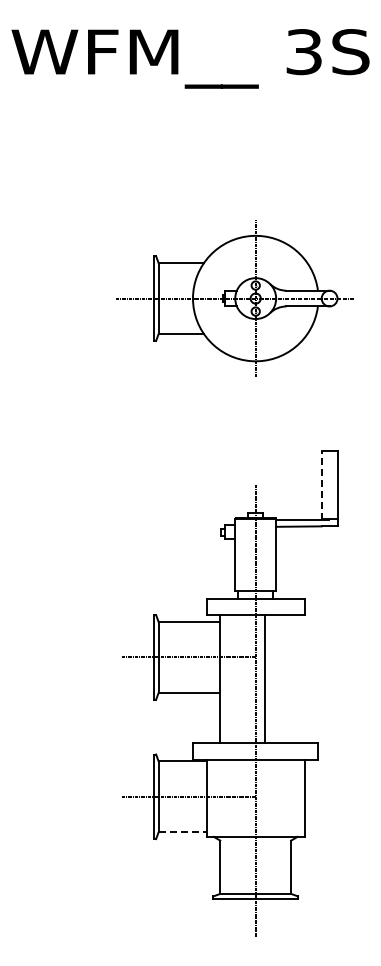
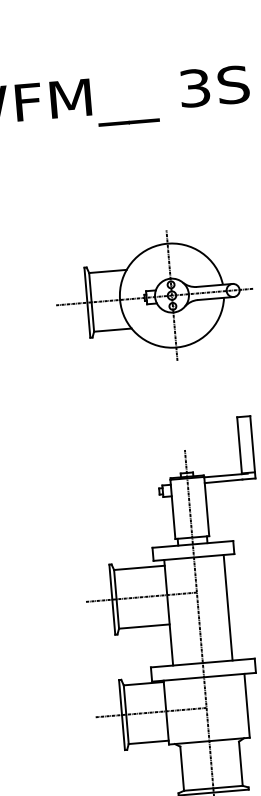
line: (321, 484) -> (239, 444), dashed -> solid
line: (264, 678) -> (228, 607), moved
line: (183, 832) -> (149, 742), dashed -> solid

